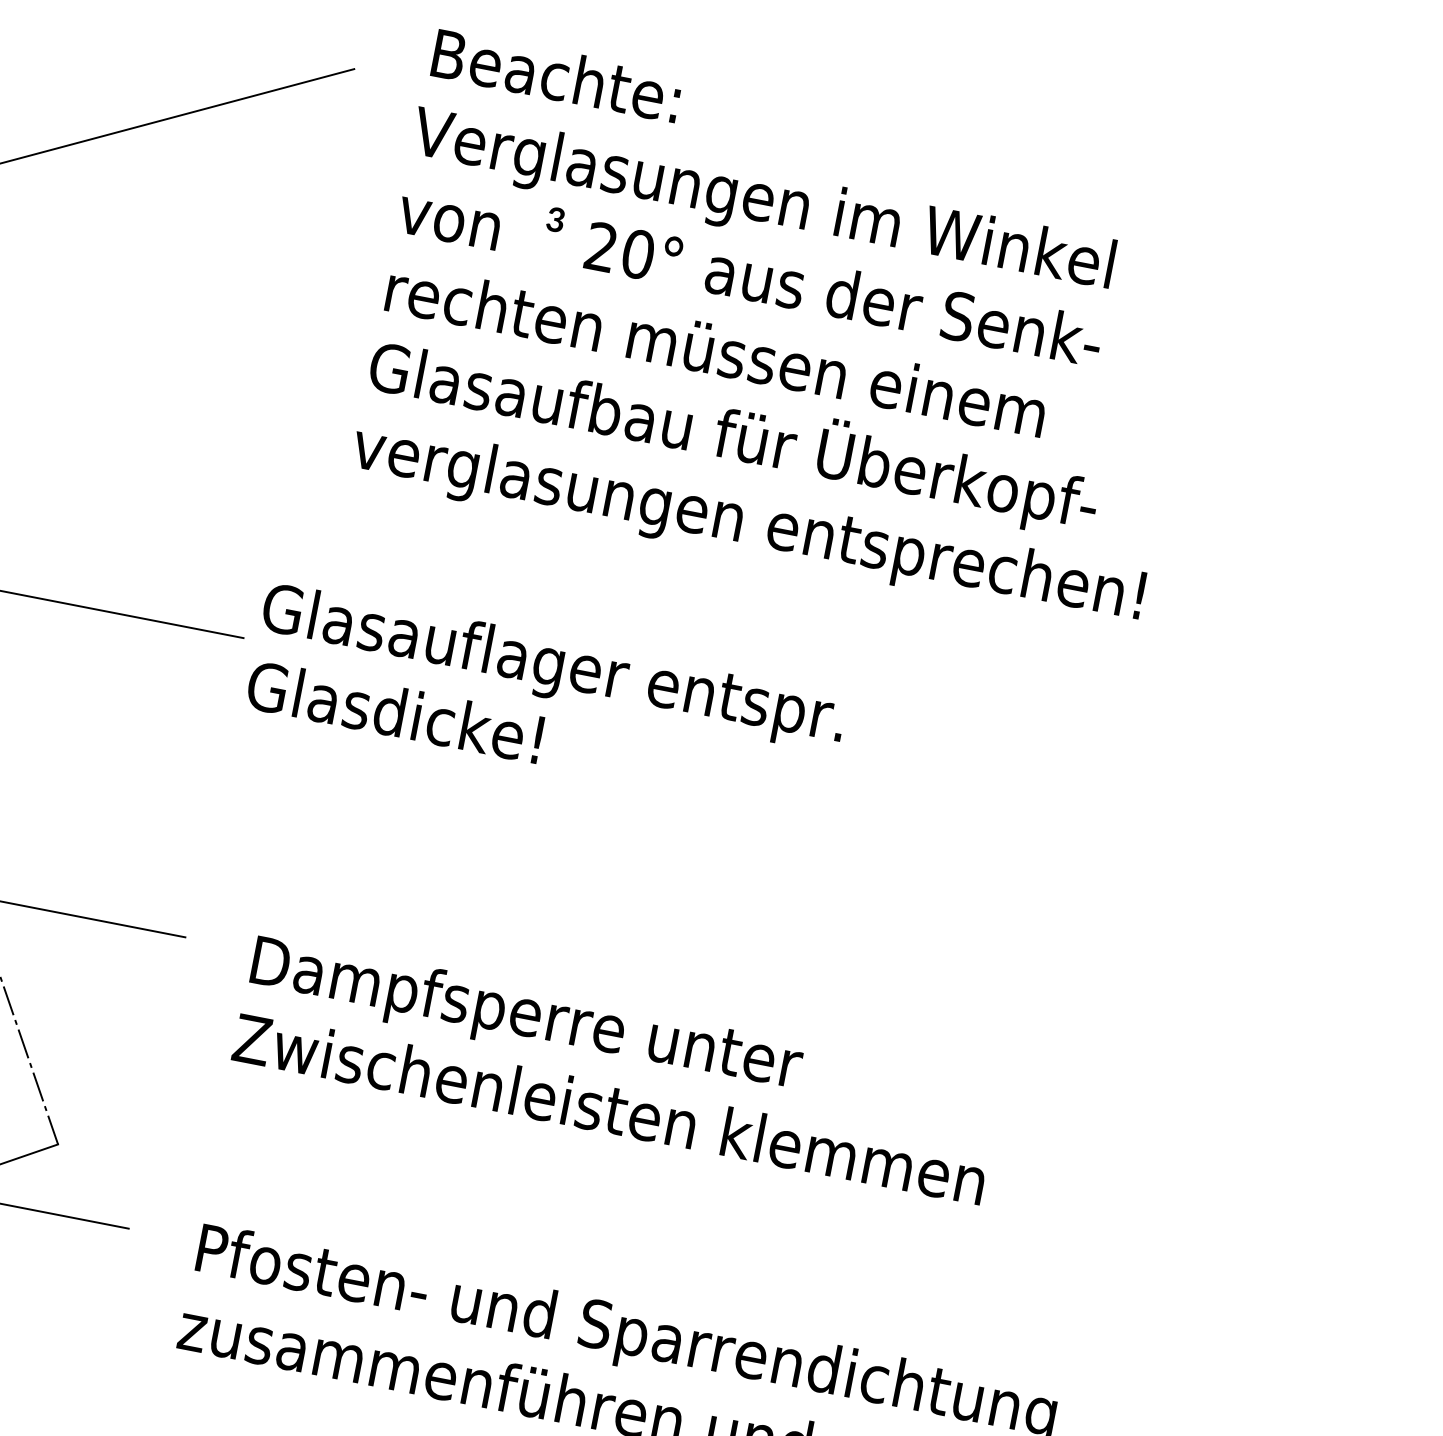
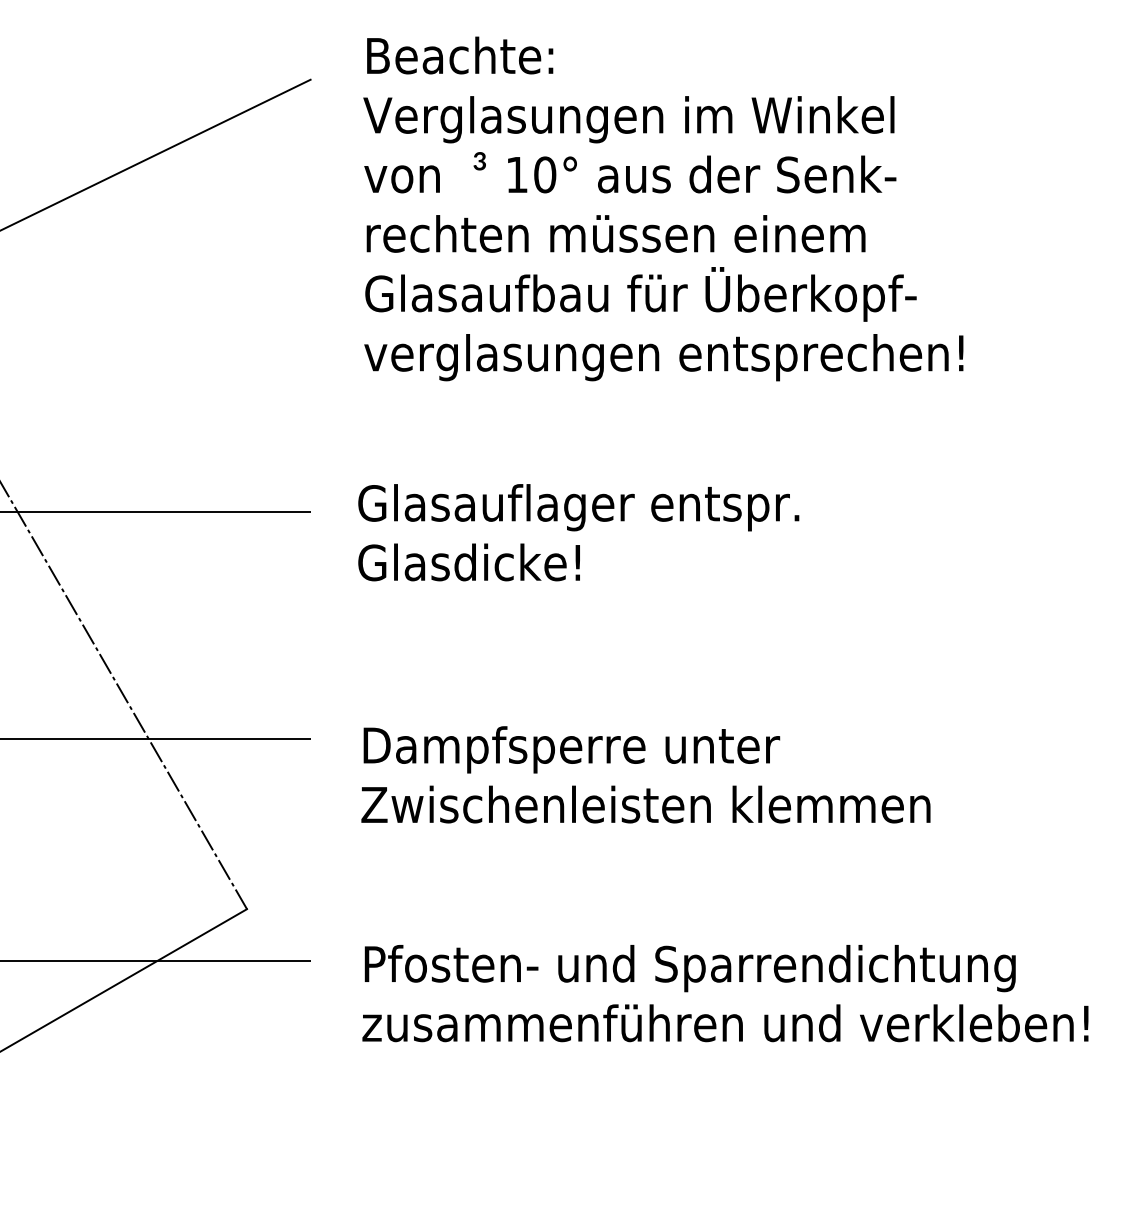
text: (600, 246) -> (516, 174), 20° -> 10°
text: (546, 700) -> (578, 532), moved

